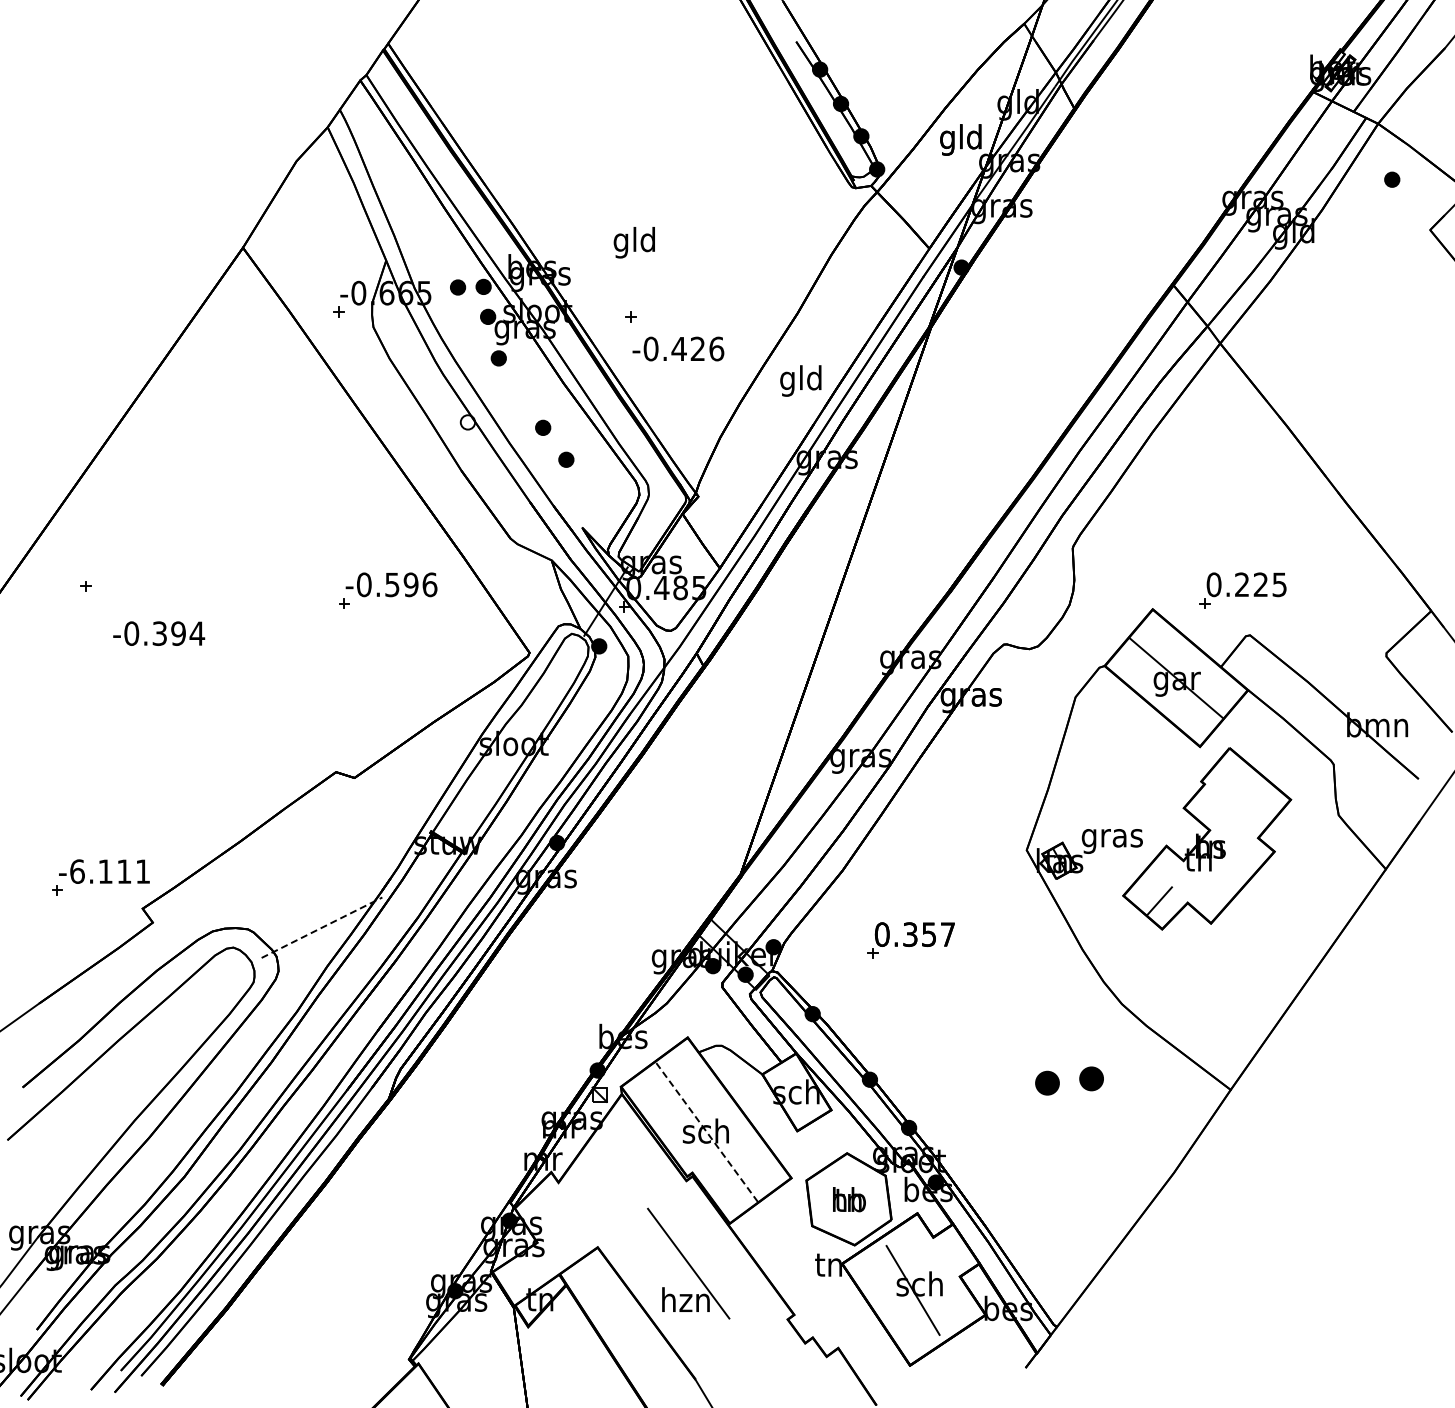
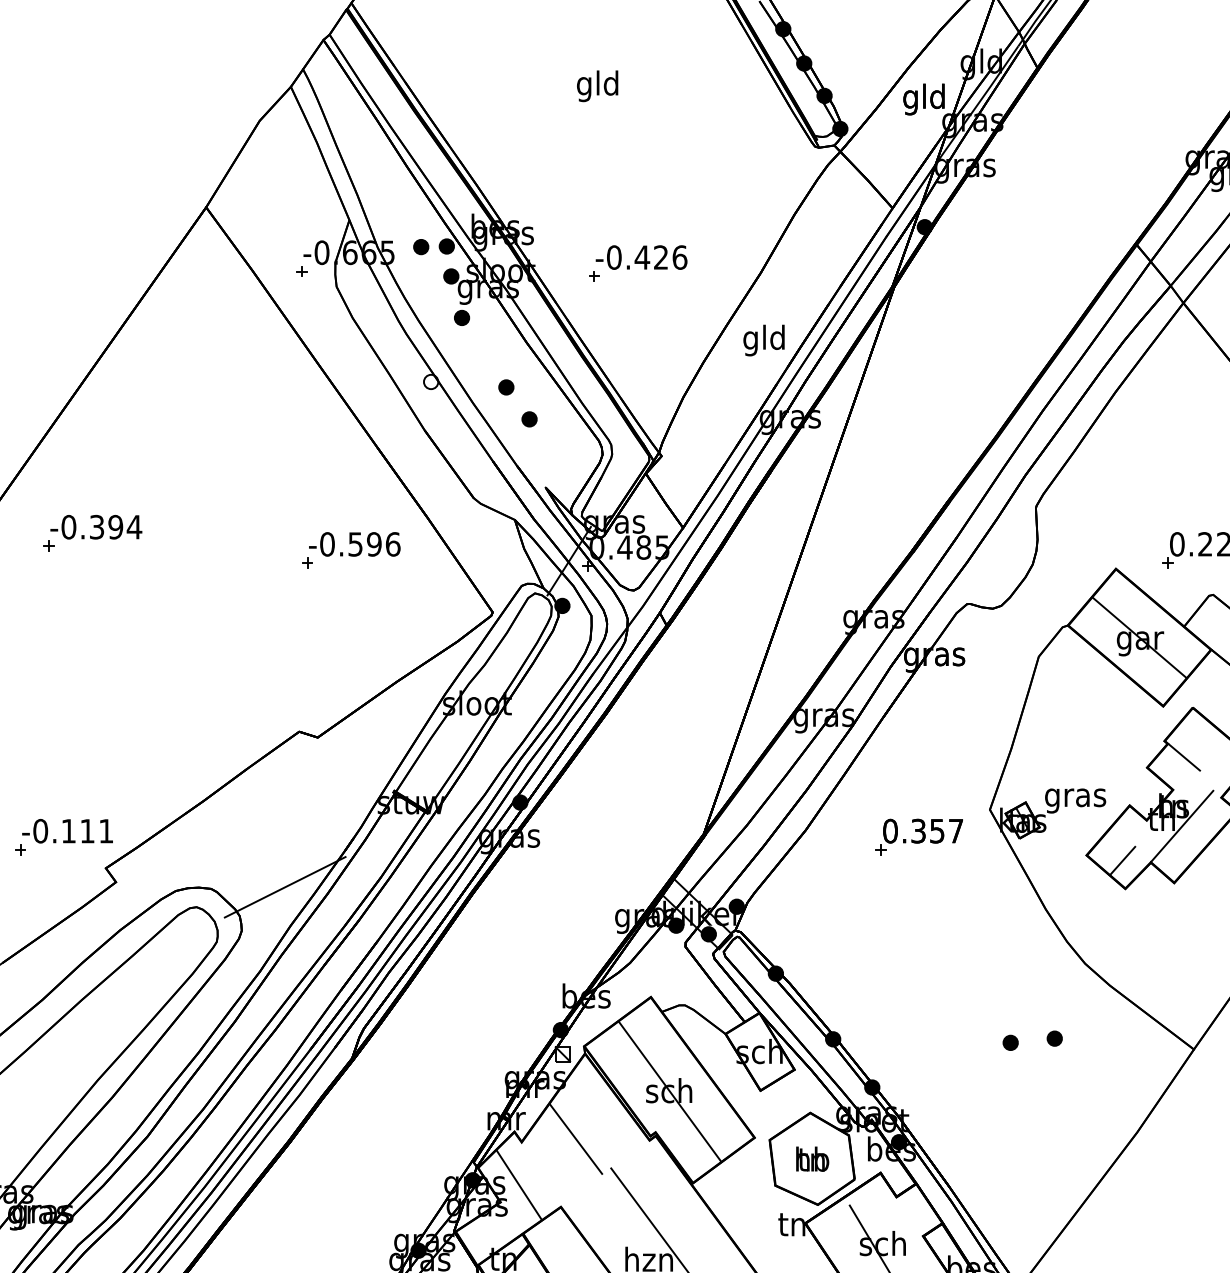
text: (633, 242) -> (596, 86), moved
text: (678, 348) -> (641, 257), moved
text: (159, 633) -> (96, 527), moved
line: (1220, 797) -> (1183, 757), added
line: (1219, 866) -> (1182, 826), added
text: (77, 871) -> (40, 831), -6.111 -> -0.111
line: (322, 927) -> (285, 887), dashed -> solid
part: (910, 940) -> (918, 837), moved
part: (1091, 1079) -> (1054, 1039), size x0.62
part: (1047, 1083) -> (1010, 1043), size x0.62
line: (706, 1132) -> (669, 1092), dashed -> solid
line: (612, 1179) -> (575, 1139), added
line: (555, 1225) -> (518, 1185), added

